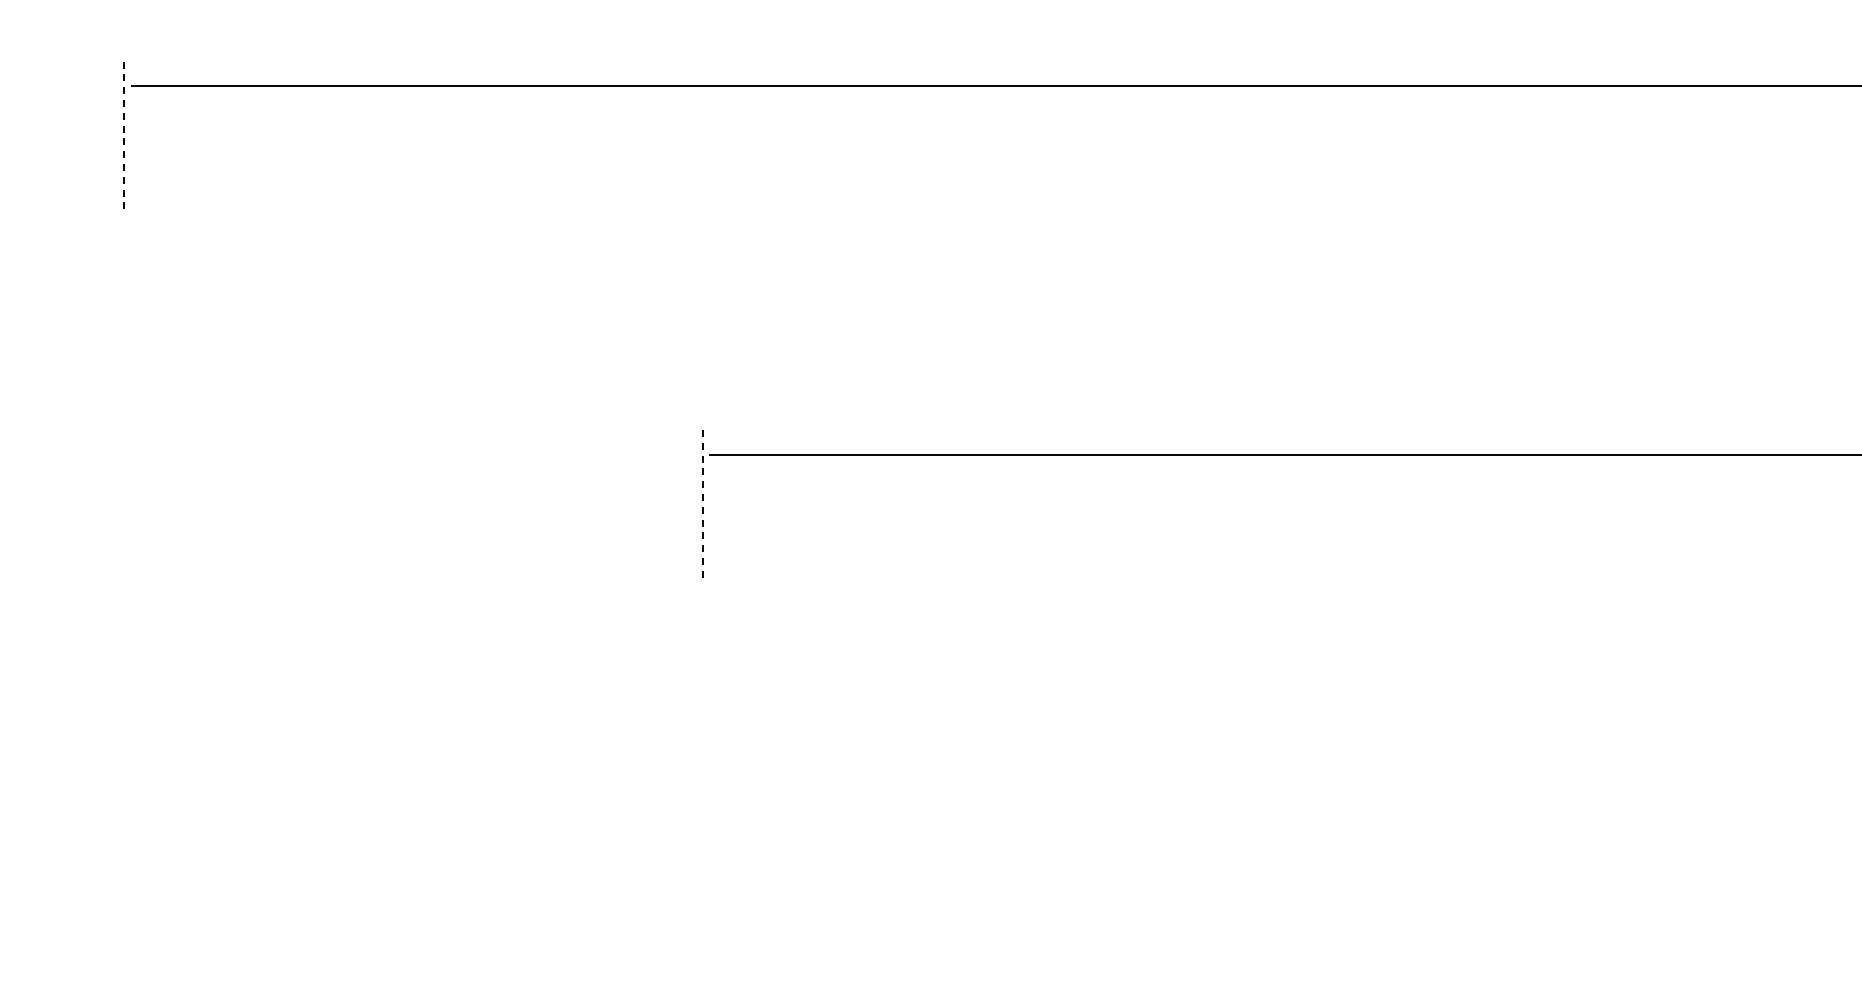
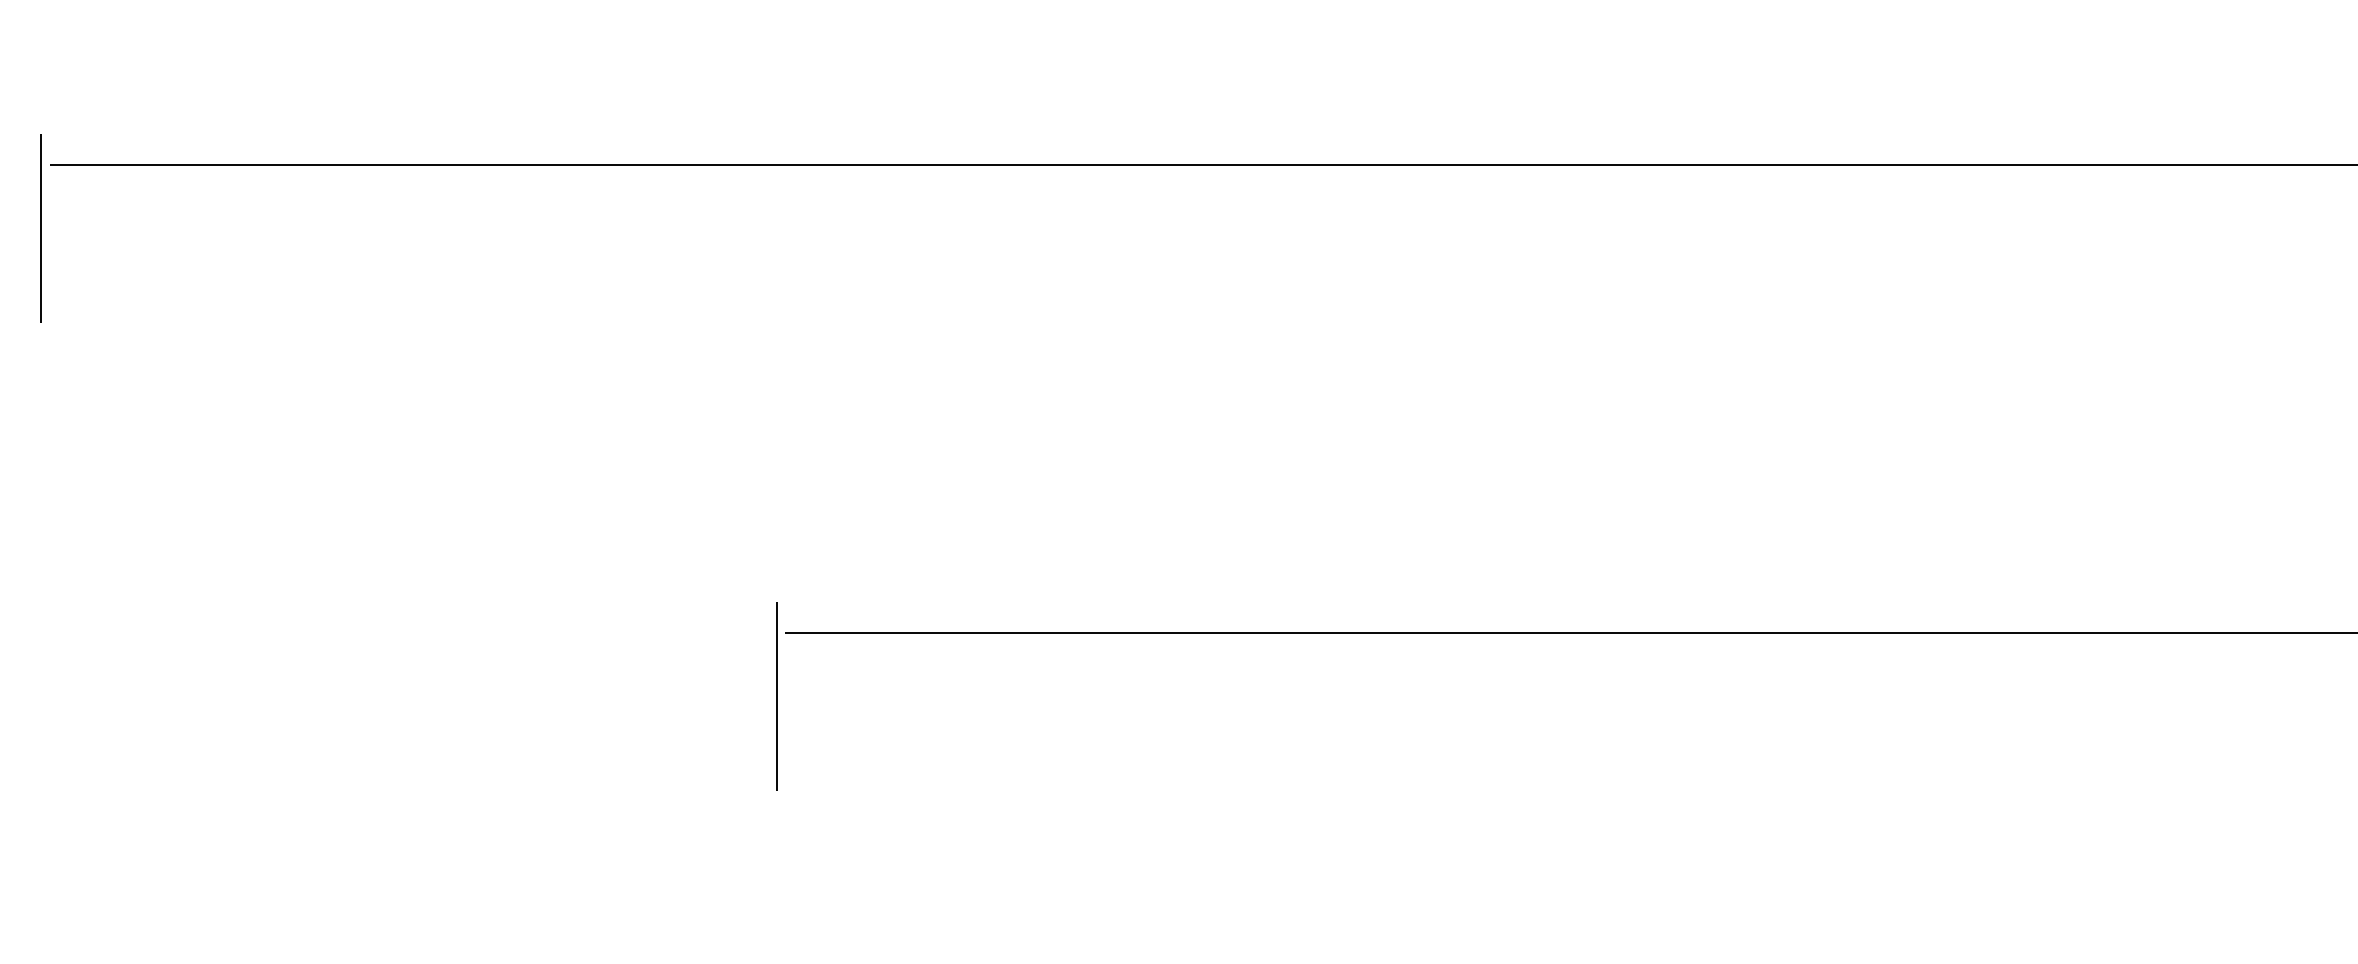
line: (123, 136) -> (40, 229), dashed -> solid
line: (703, 504) -> (777, 696), dashed -> solid

